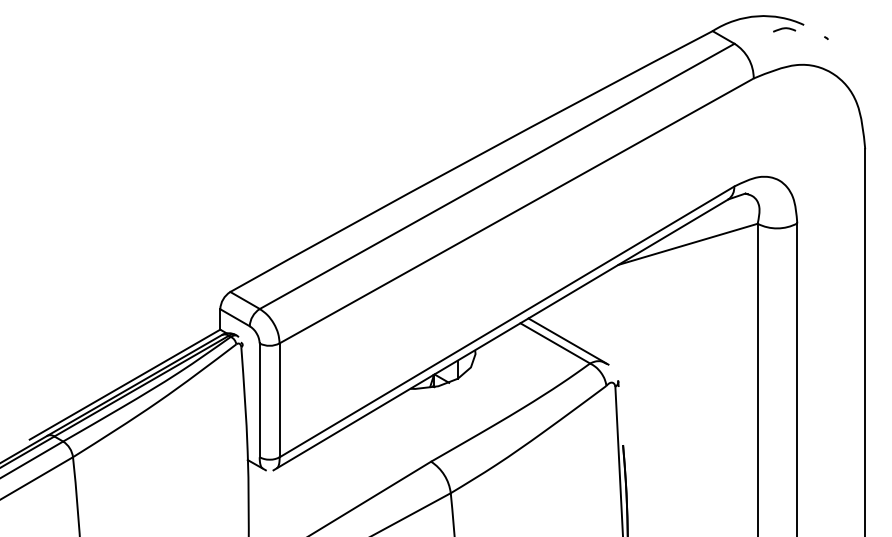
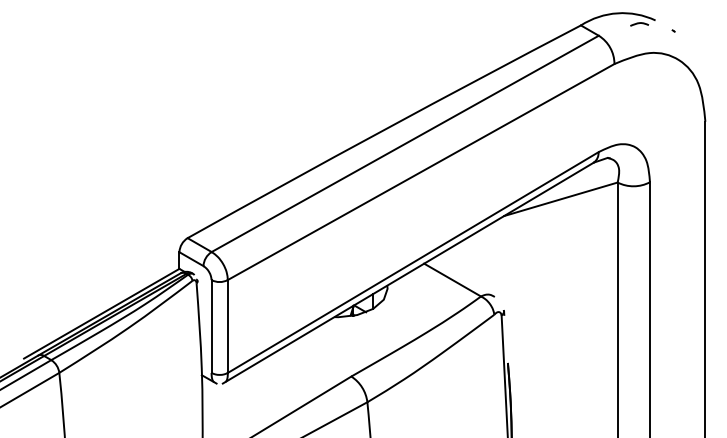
line: (568, 341) -> (463, 278), removed

